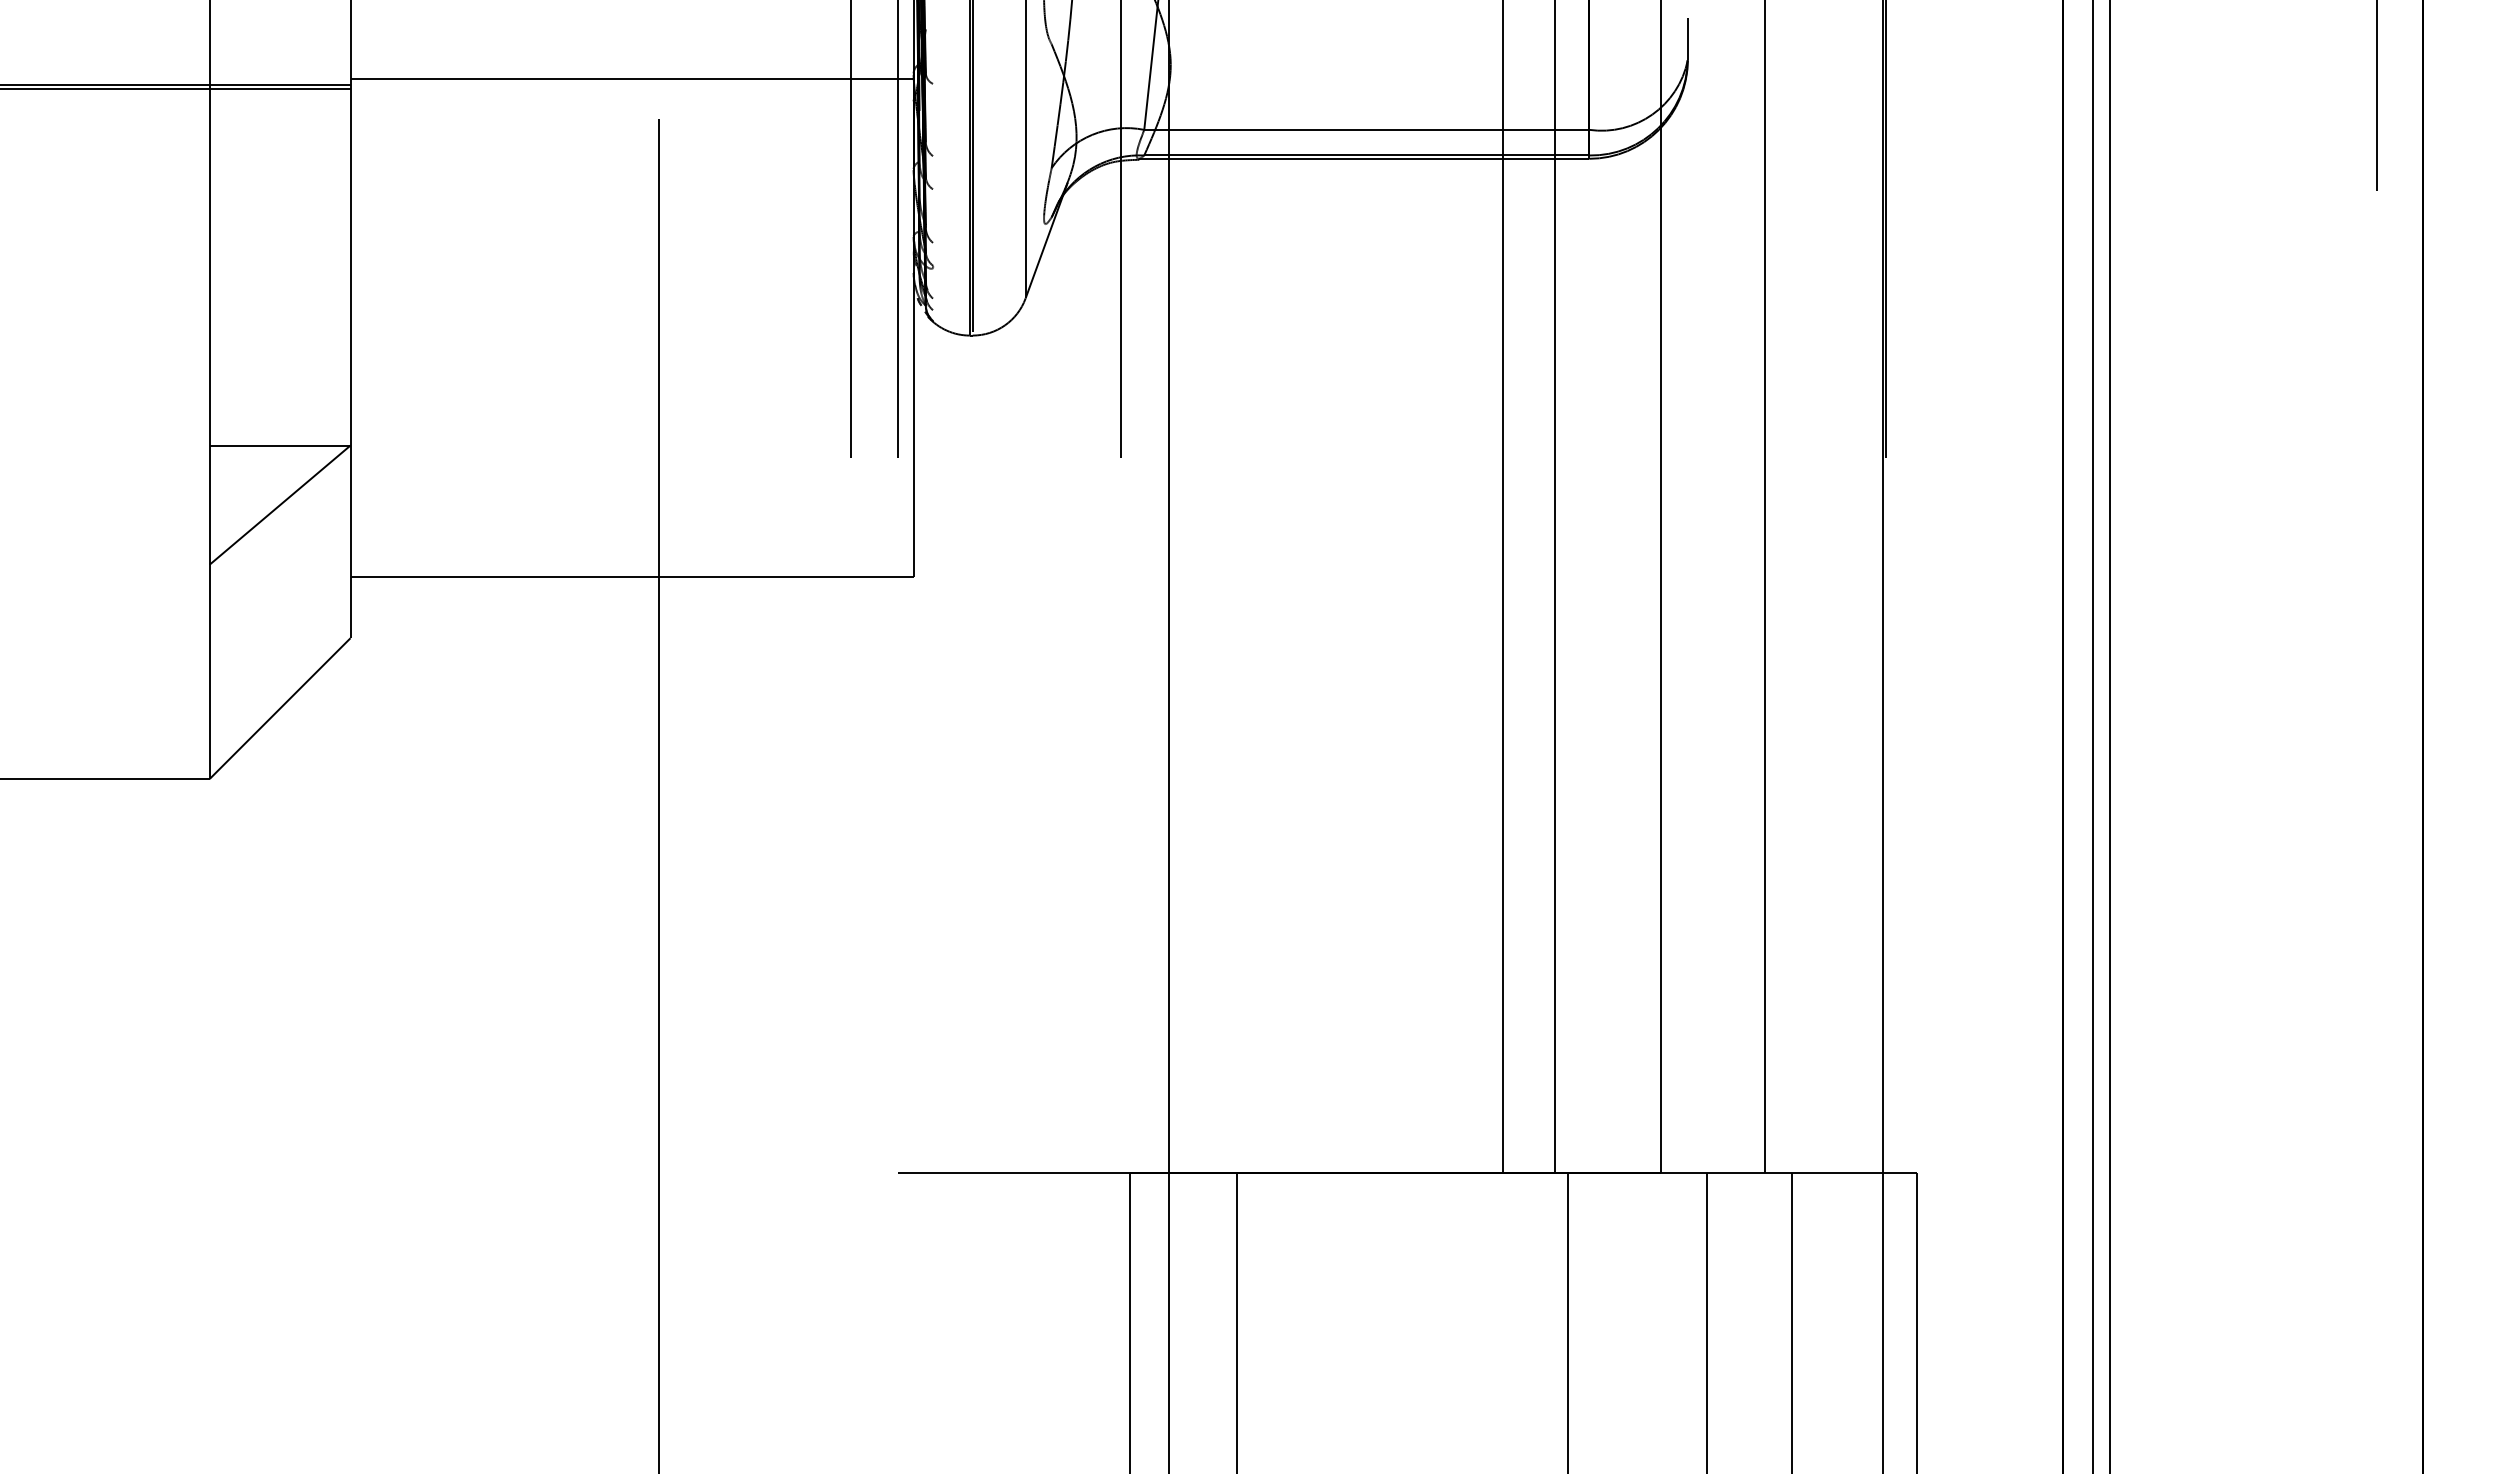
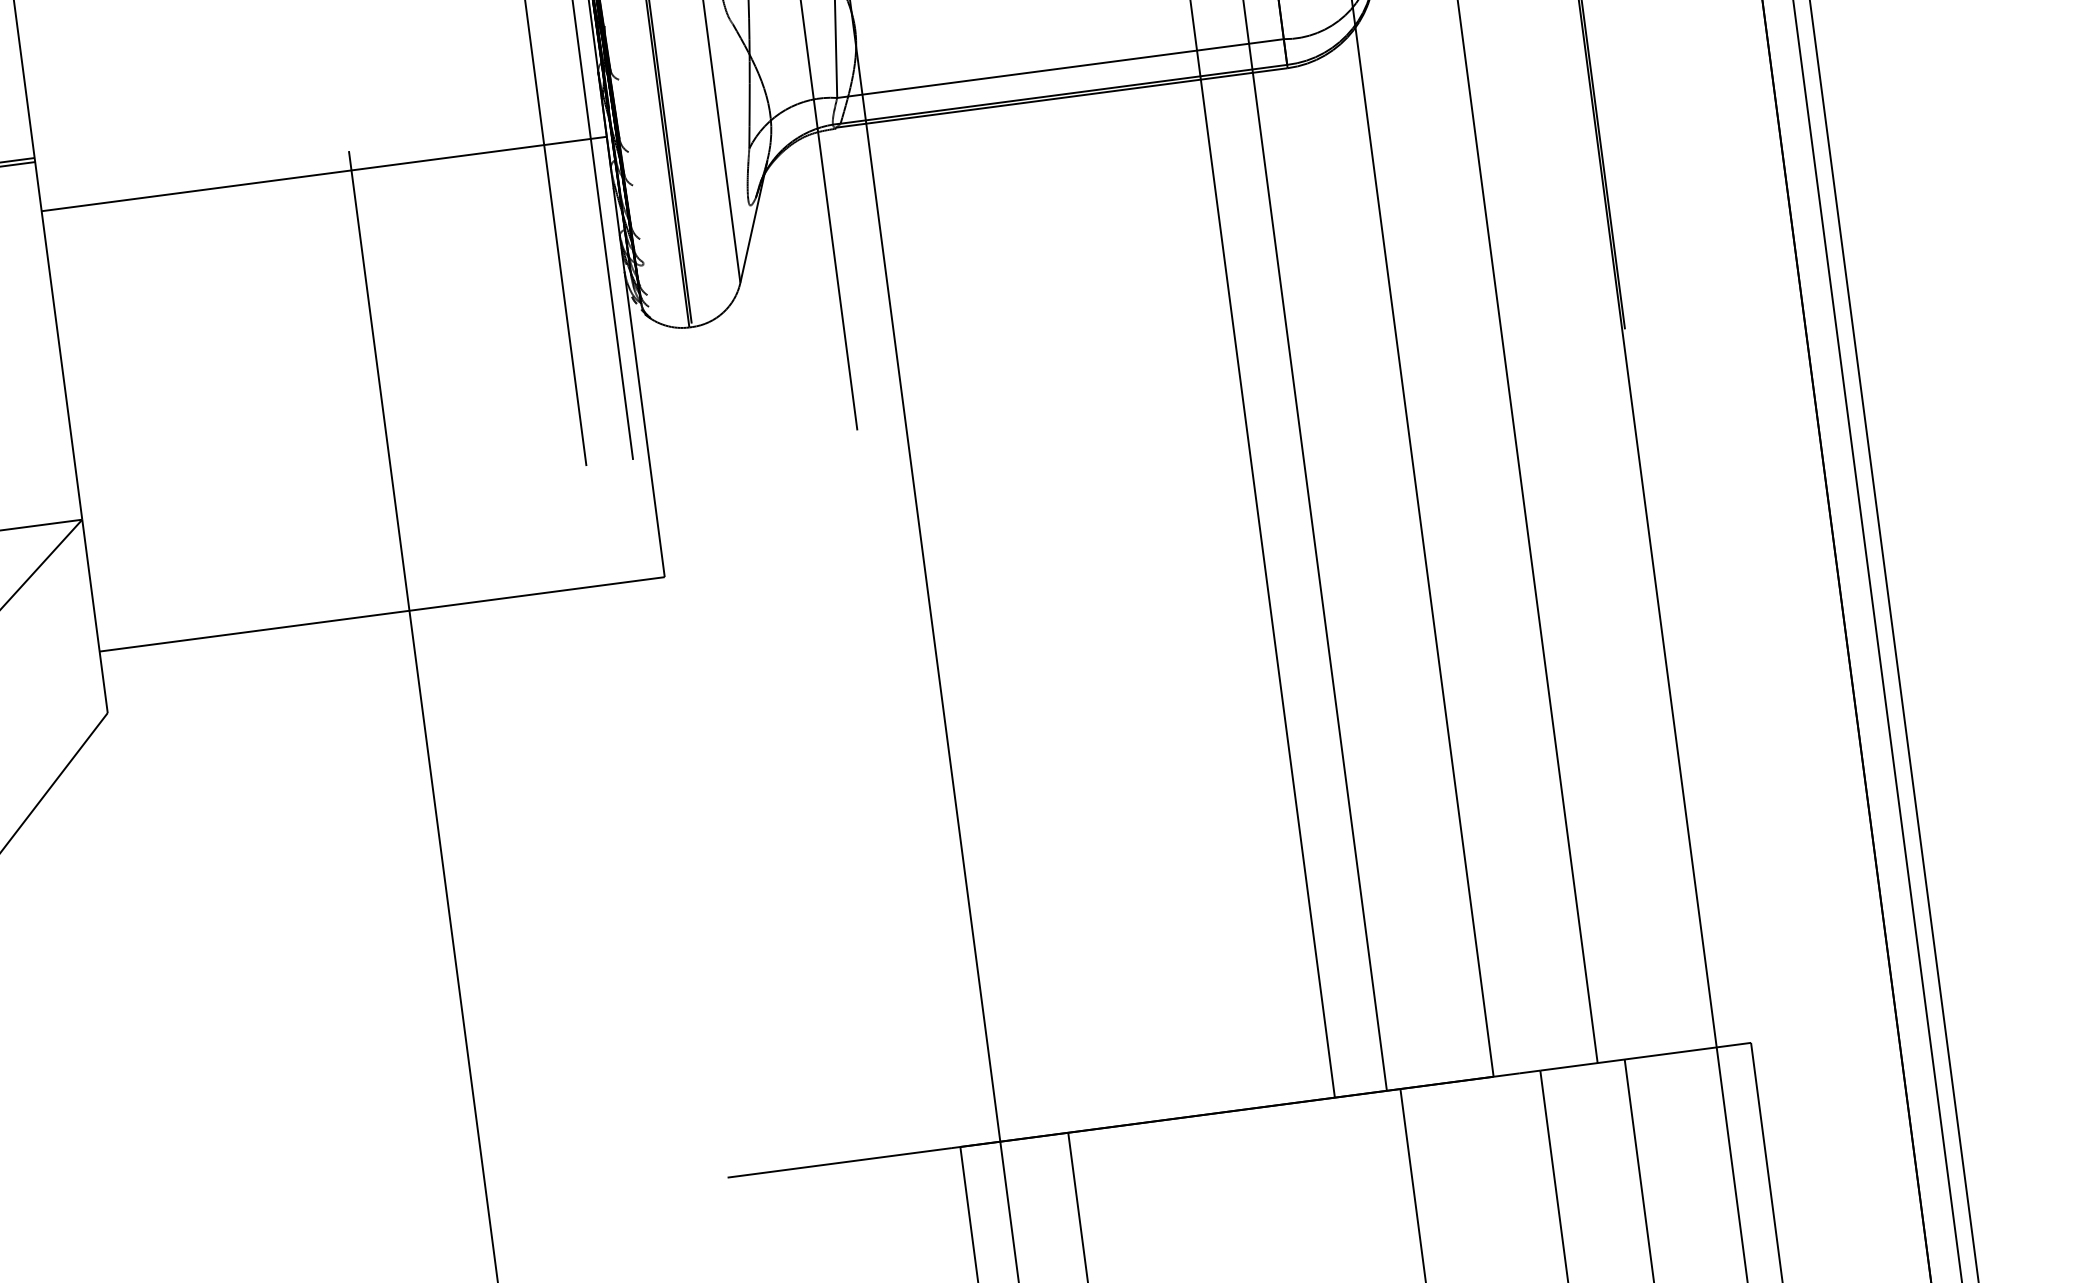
line: (631, 79) -> (323, 174), moved

